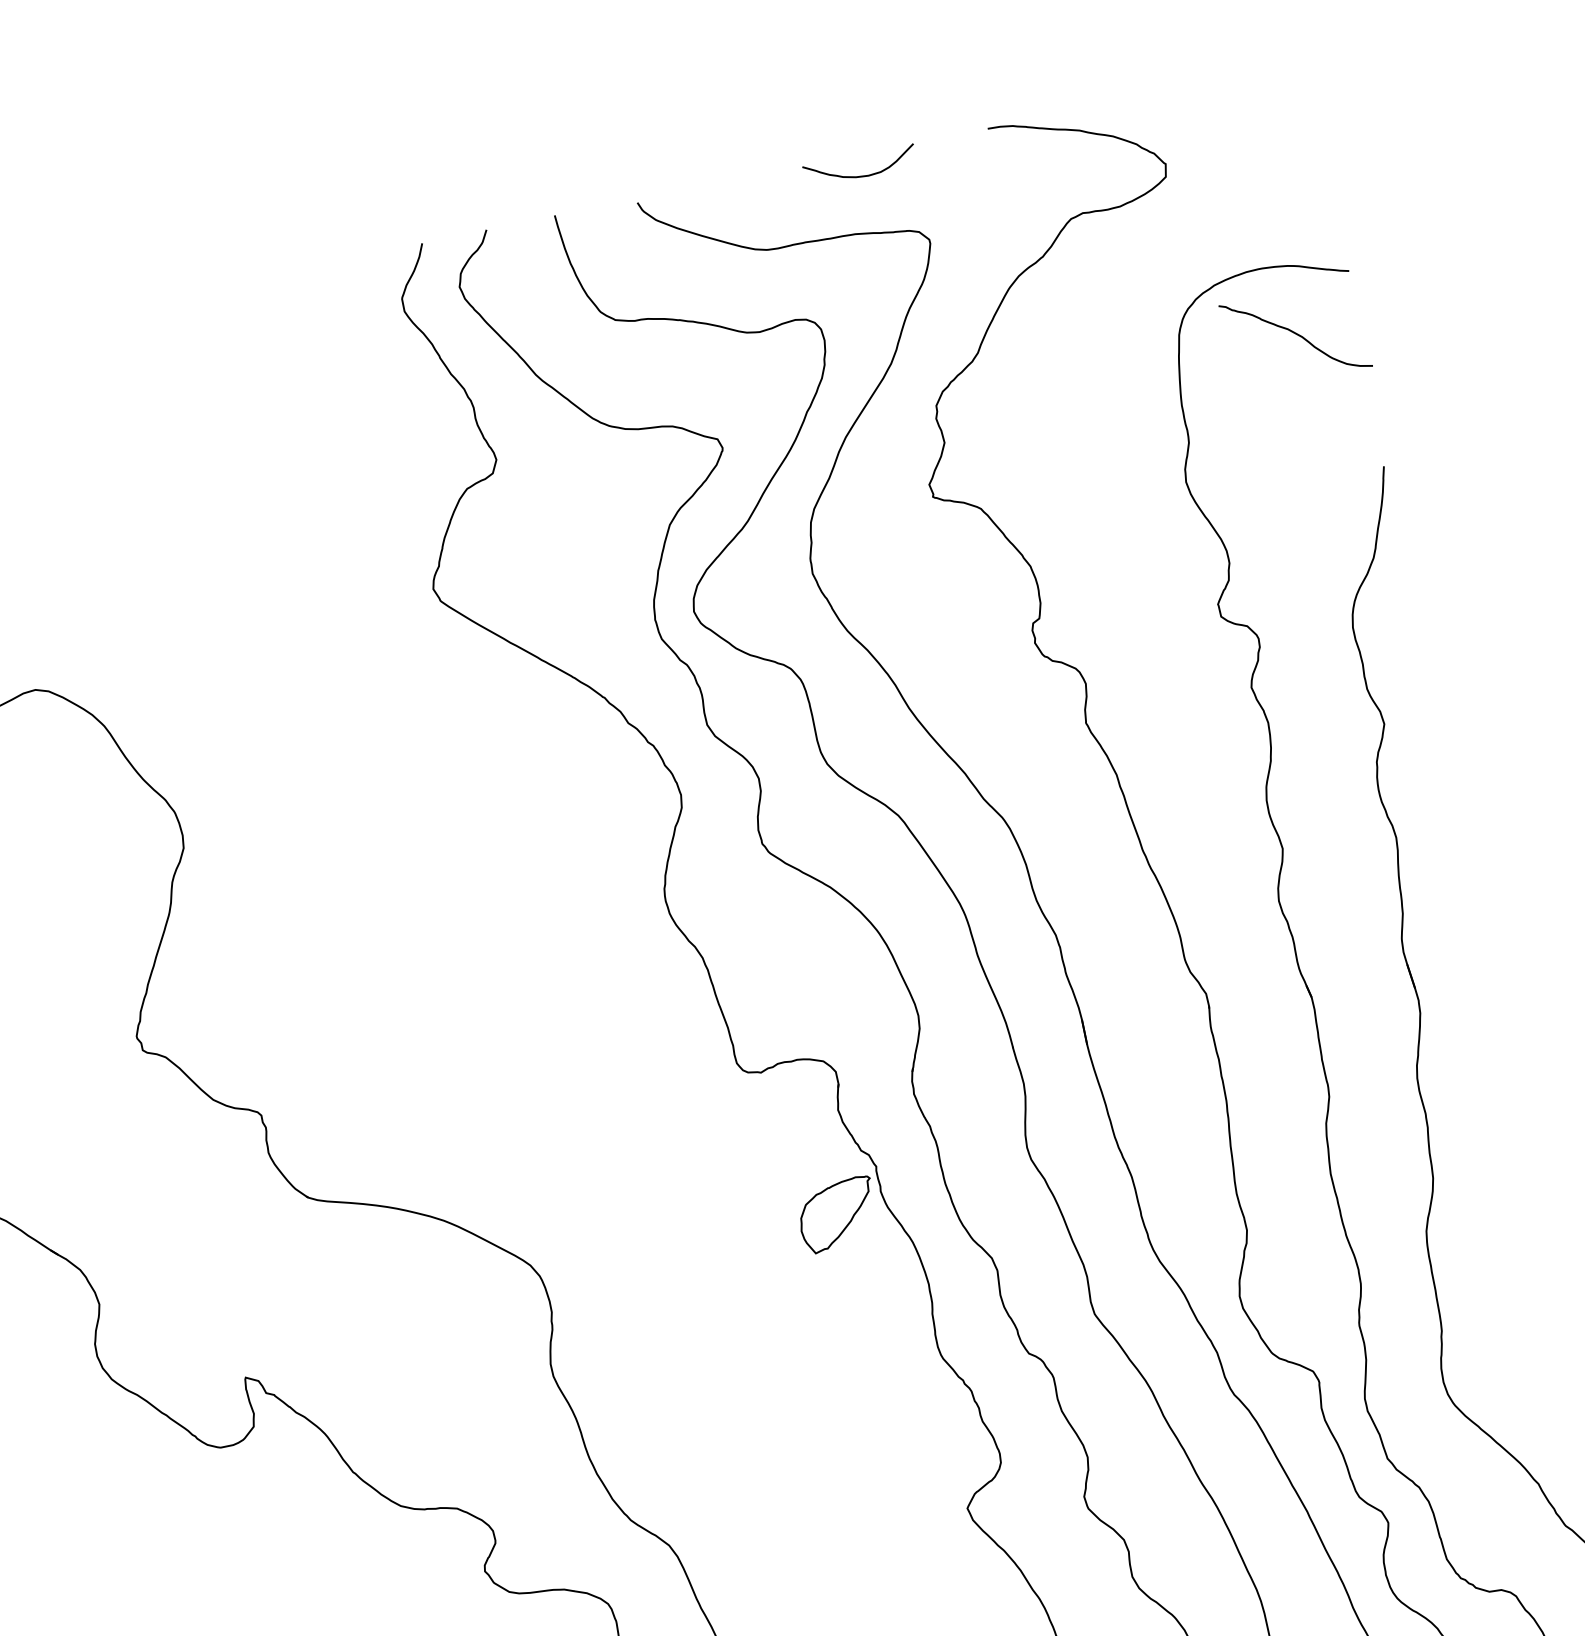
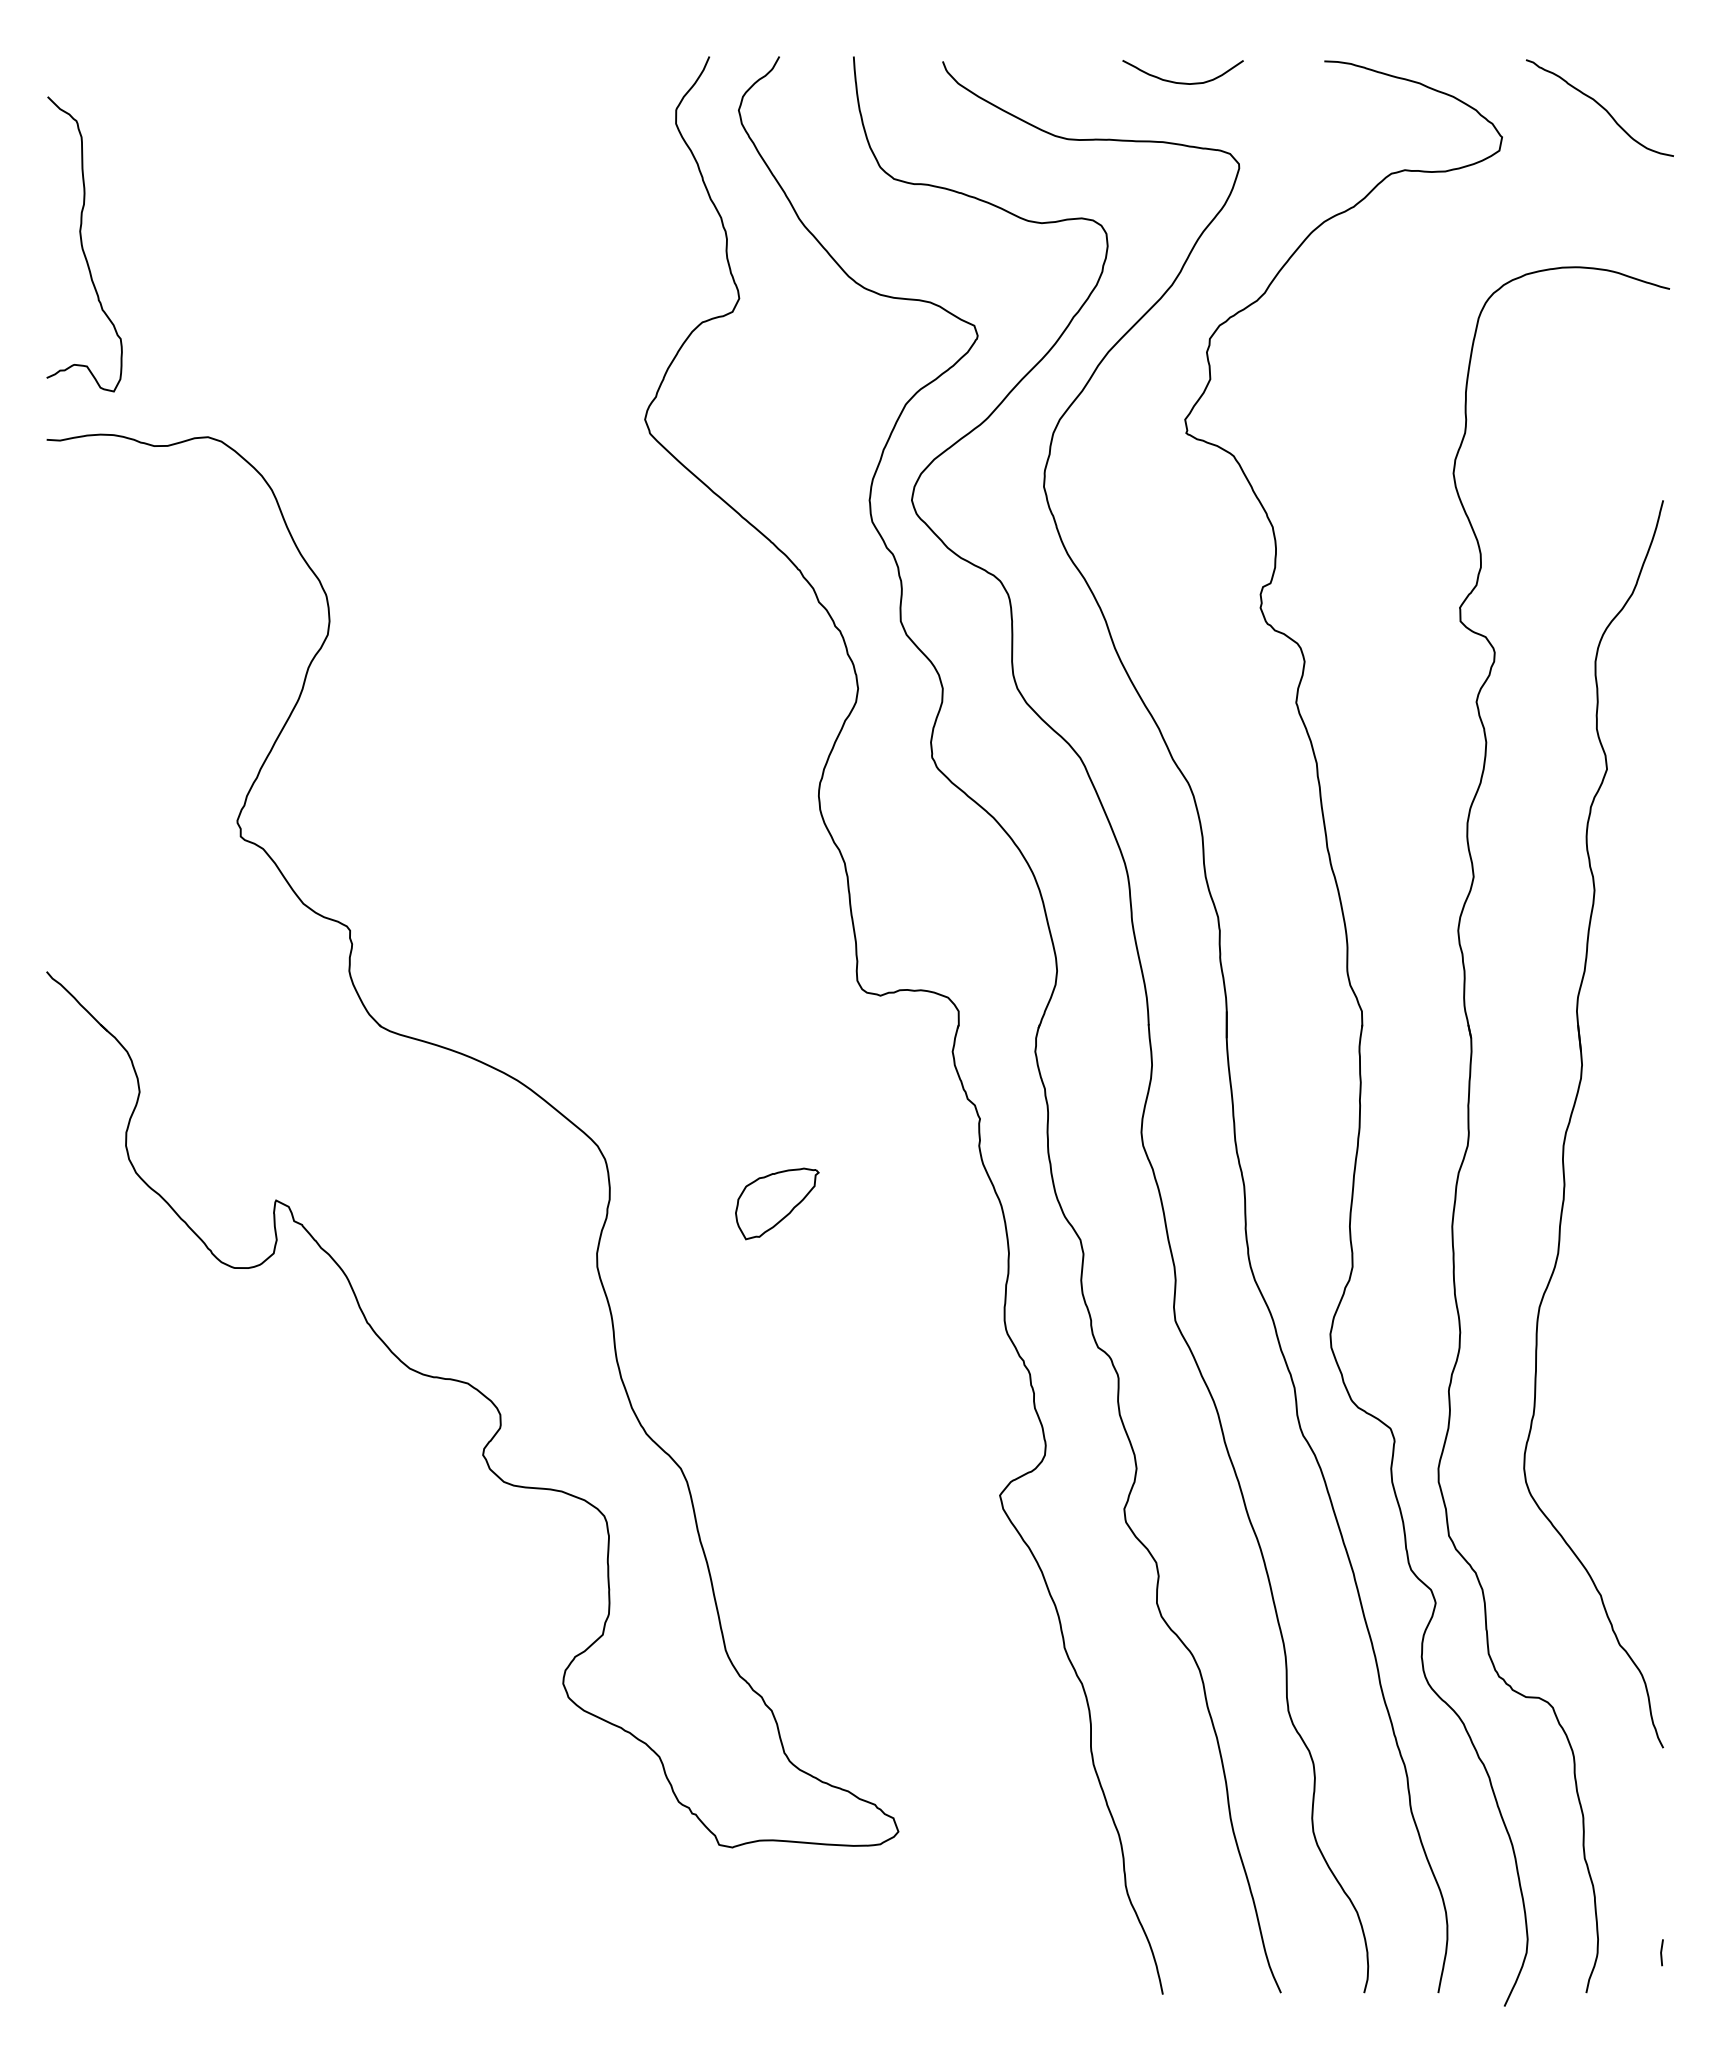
curve: (1295, 334) -> (1600, 106), moved
part: (837, 1214) -> (777, 1203), moved

